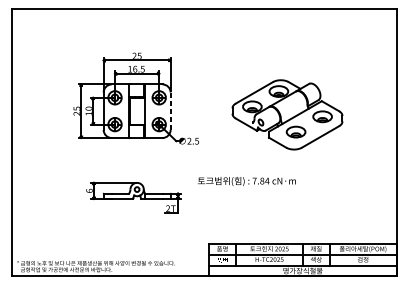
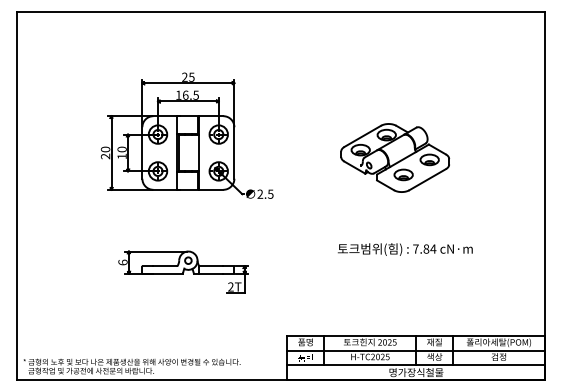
text: (76, 108) -> (105, 149), 25 -> 20
line: (170, 111) -> (234, 153), dashed -> solid
part: (287, 114) -> (395, 157), size x0.71
text: (246, 181) -> (404, 249), moved

